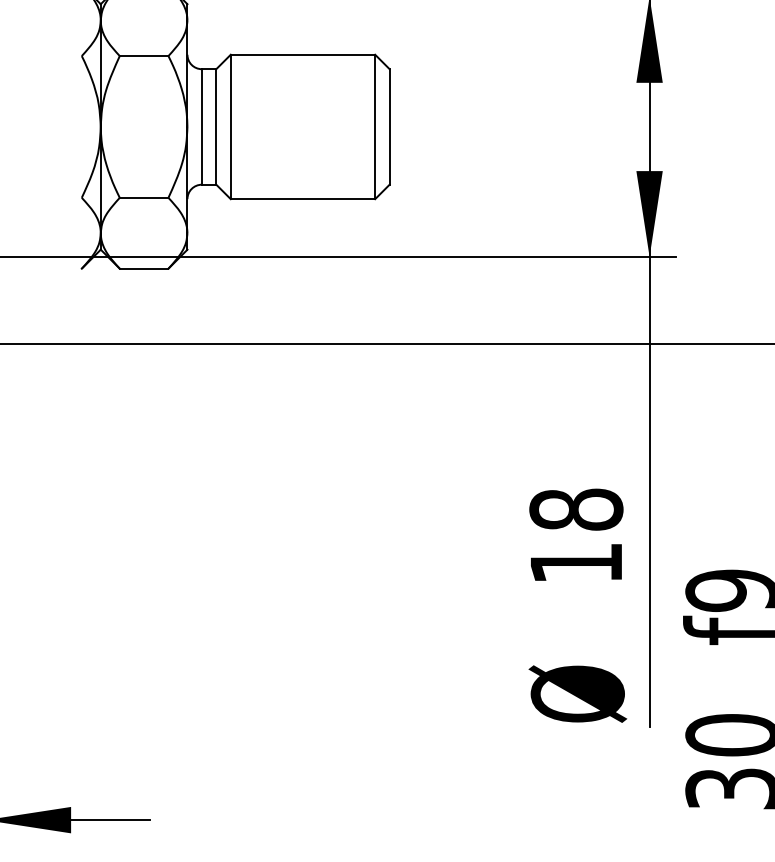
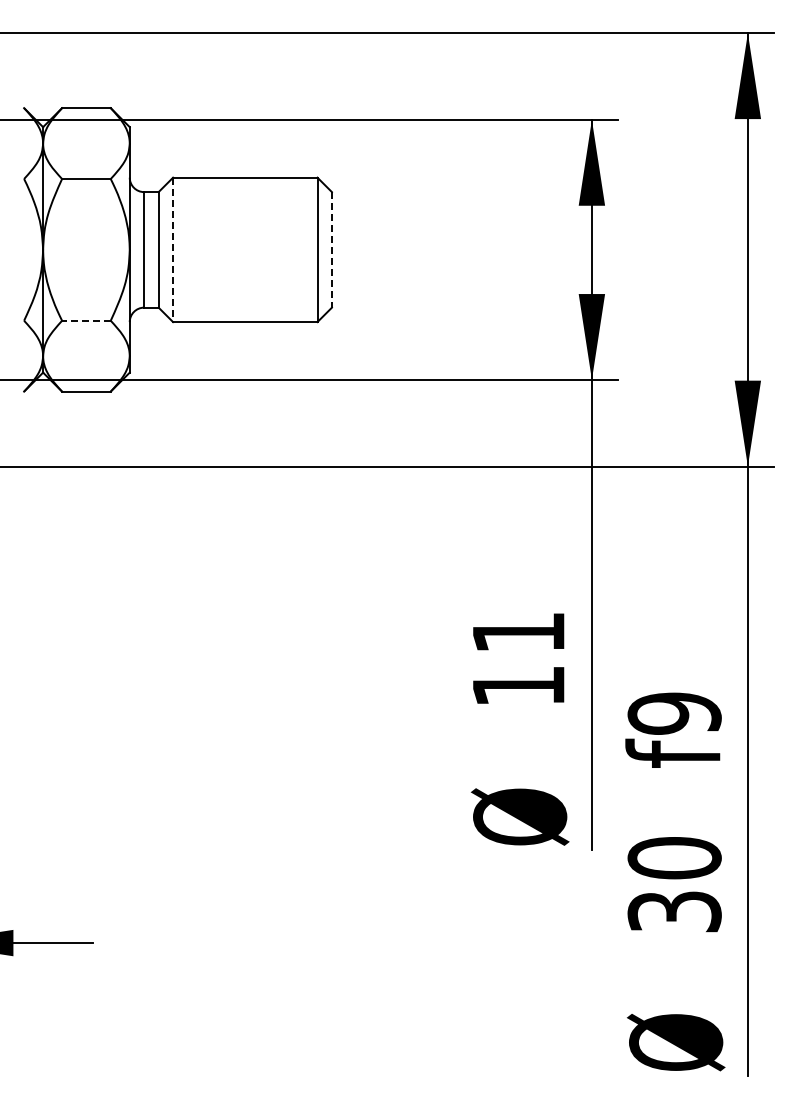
line: (389, 126) -> (331, 249), solid -> dashed
line: (231, 127) -> (173, 250), solid -> dashed
line: (143, 197) -> (85, 320), solid -> dashed
text: (576, 509) -> (518, 632), 18 -> 11

